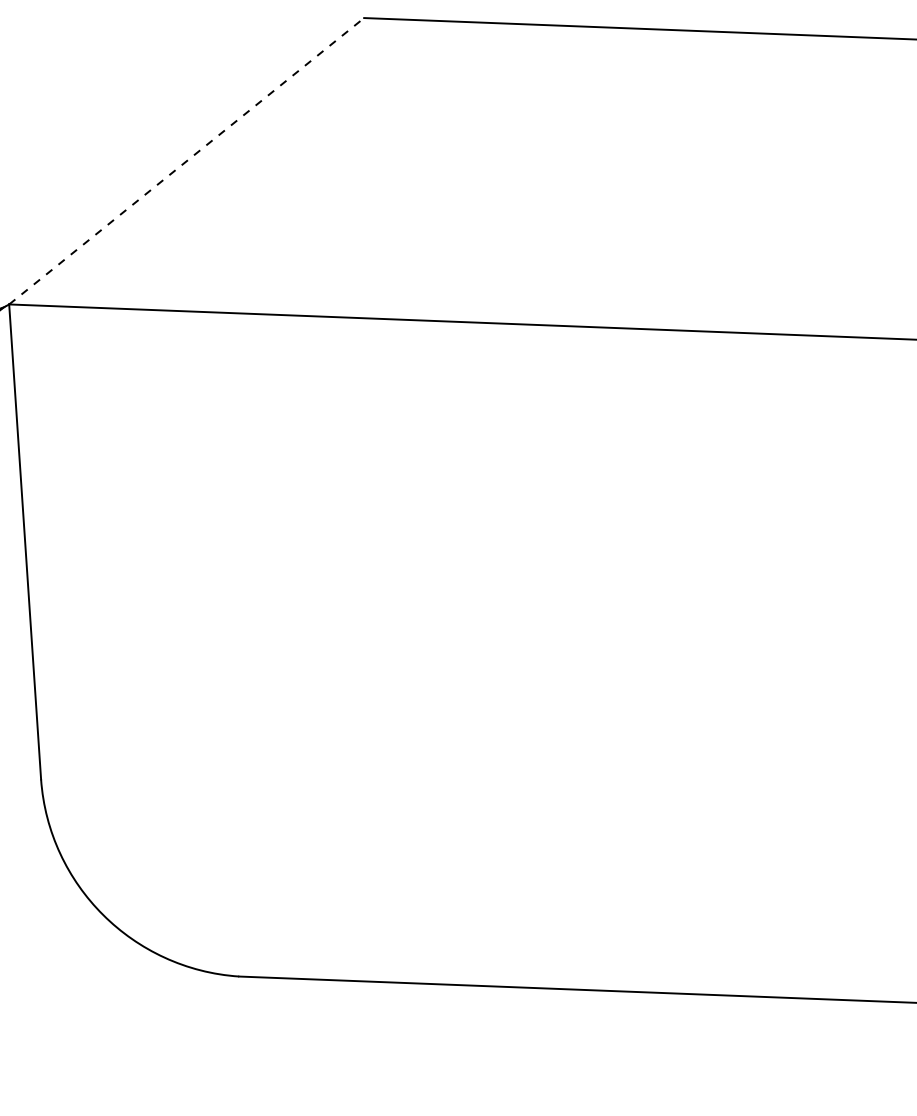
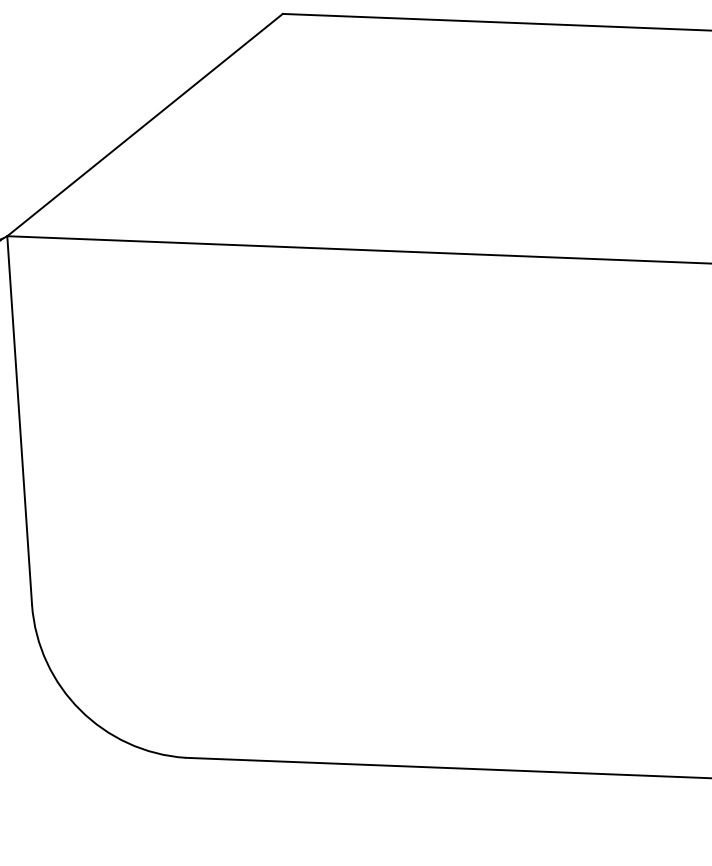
line: (187, 160) -> (145, 124), dashed -> solid

